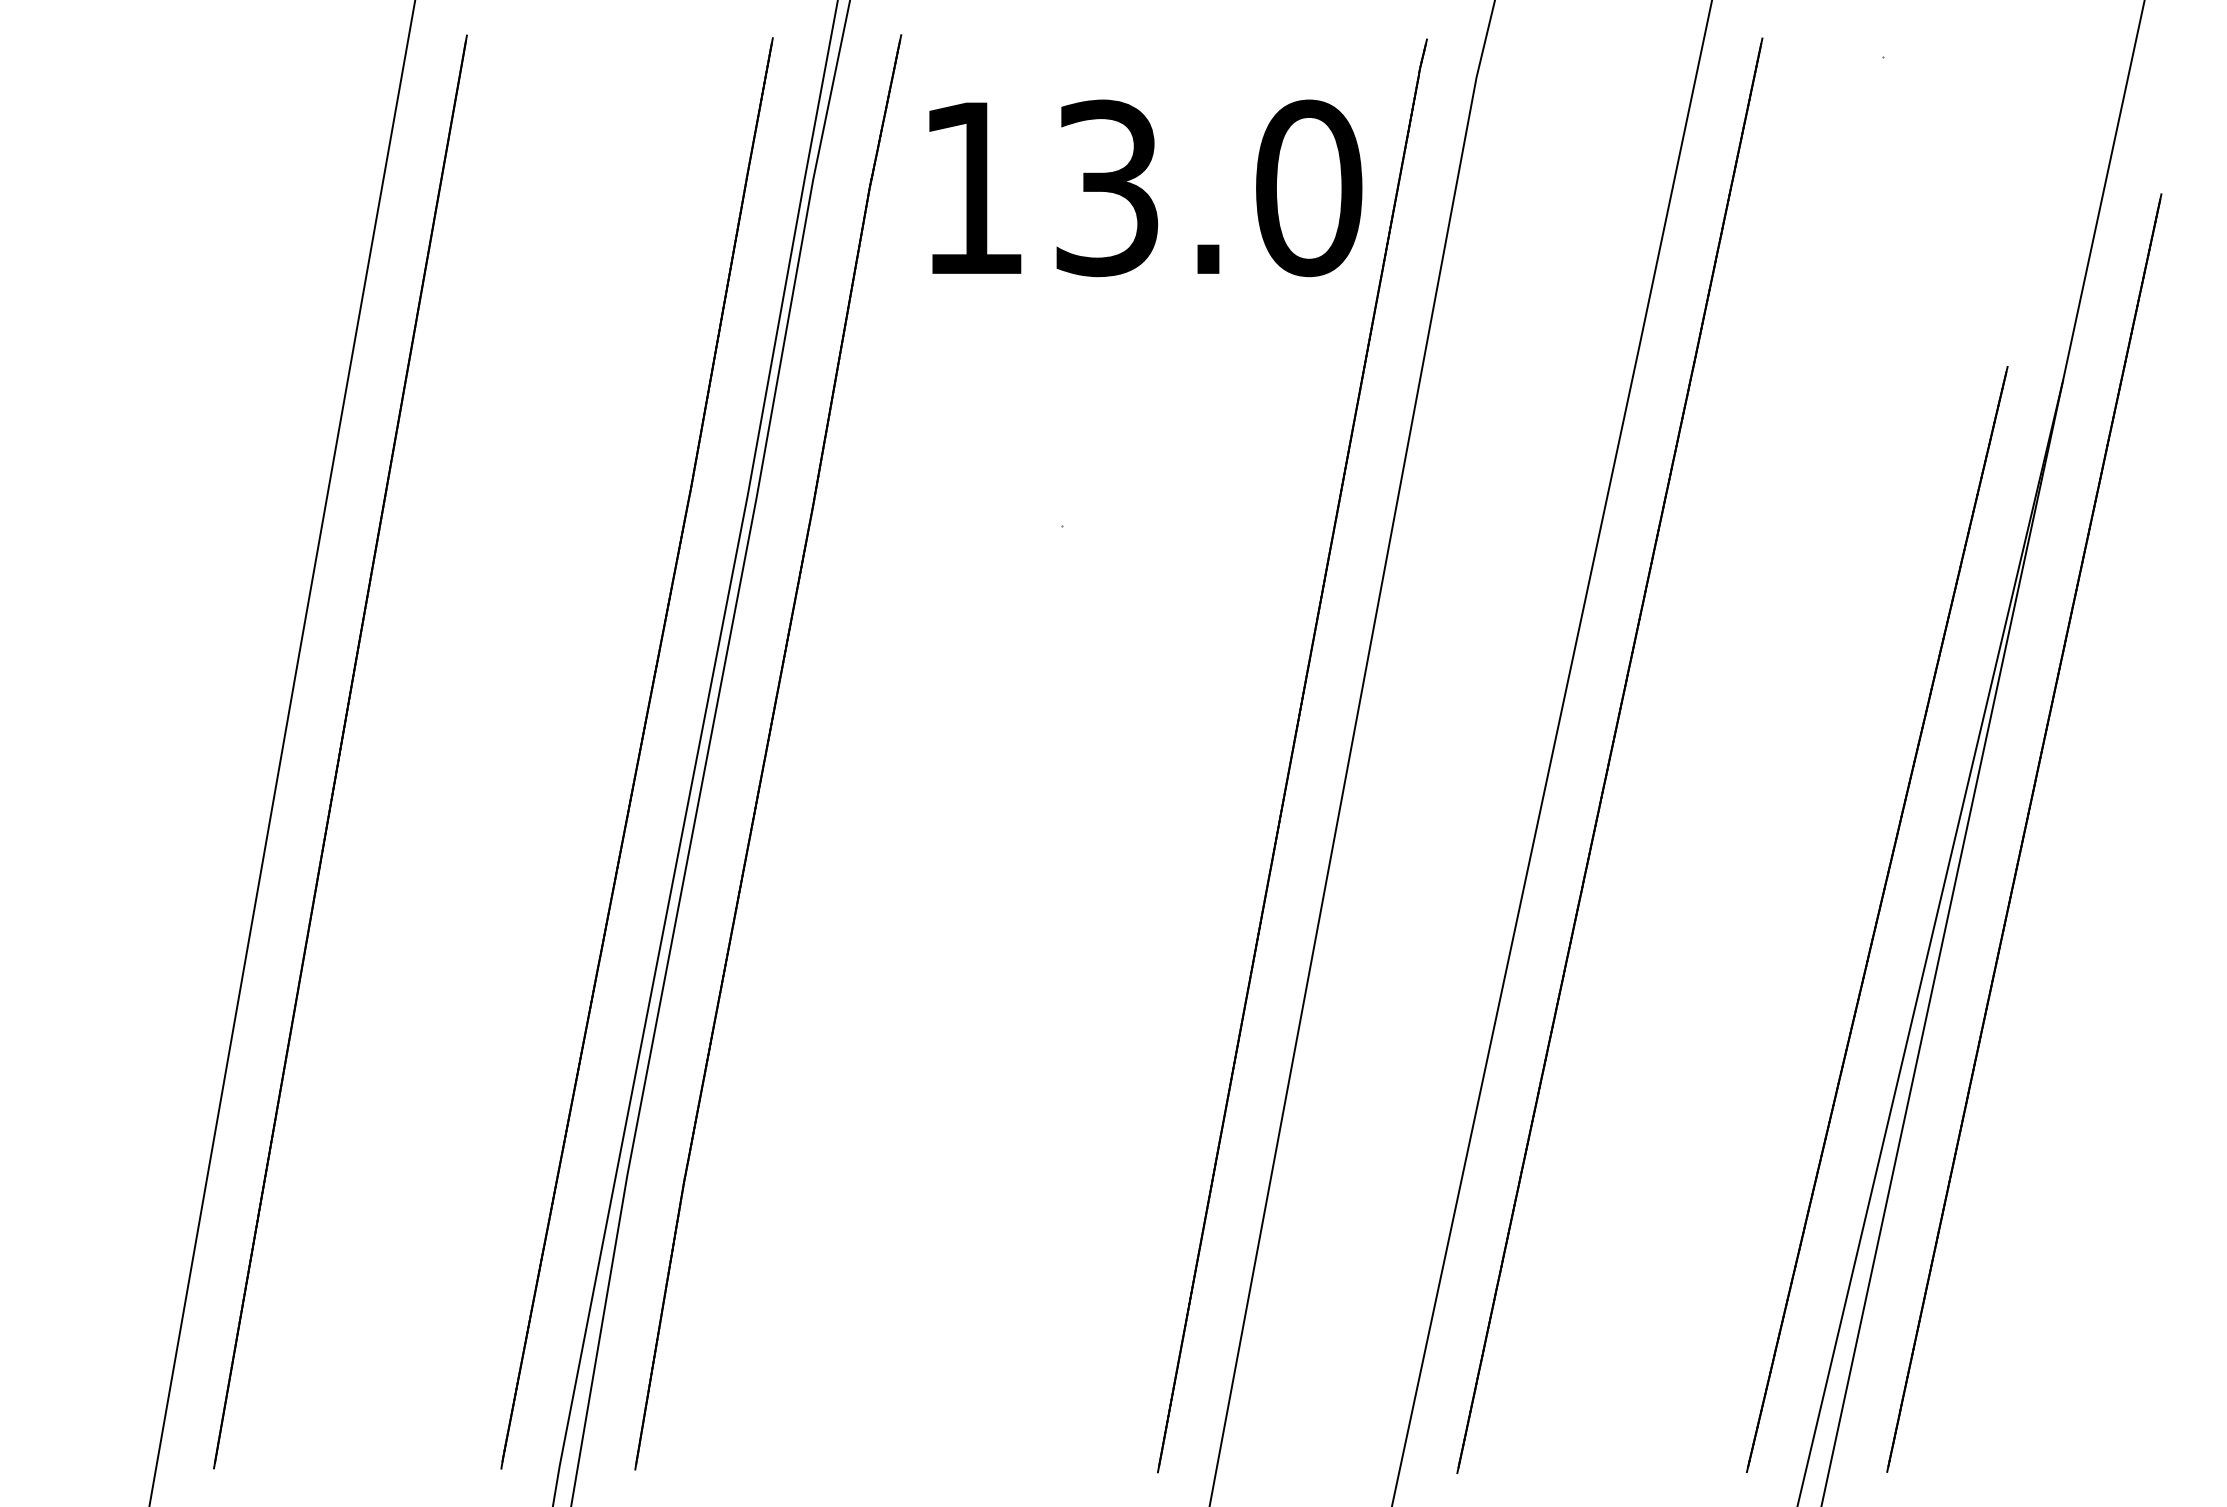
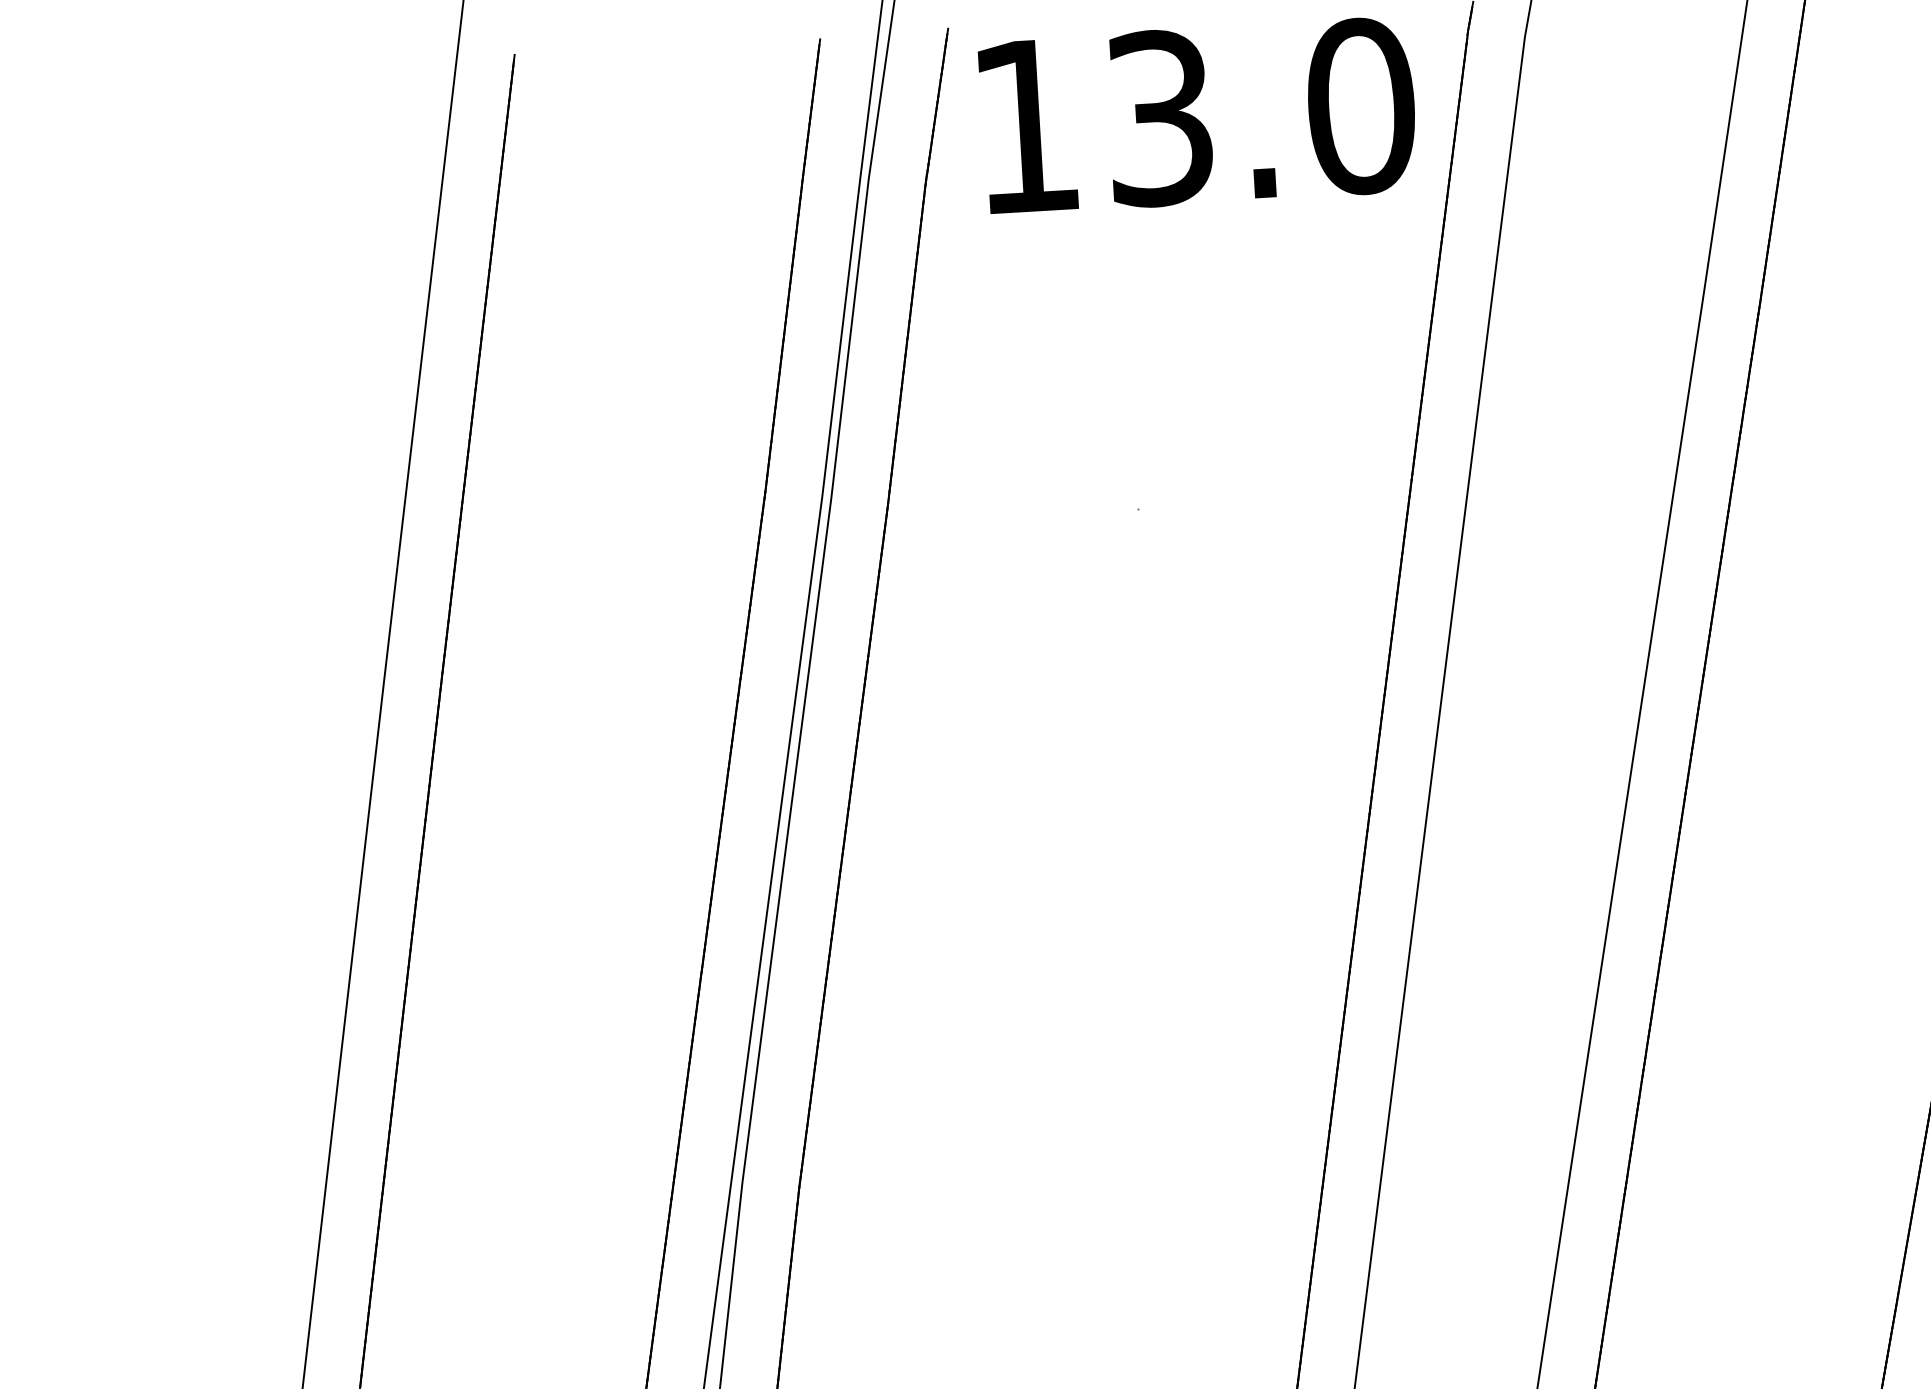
text: (1145, 188) -> (1198, 116), moved

